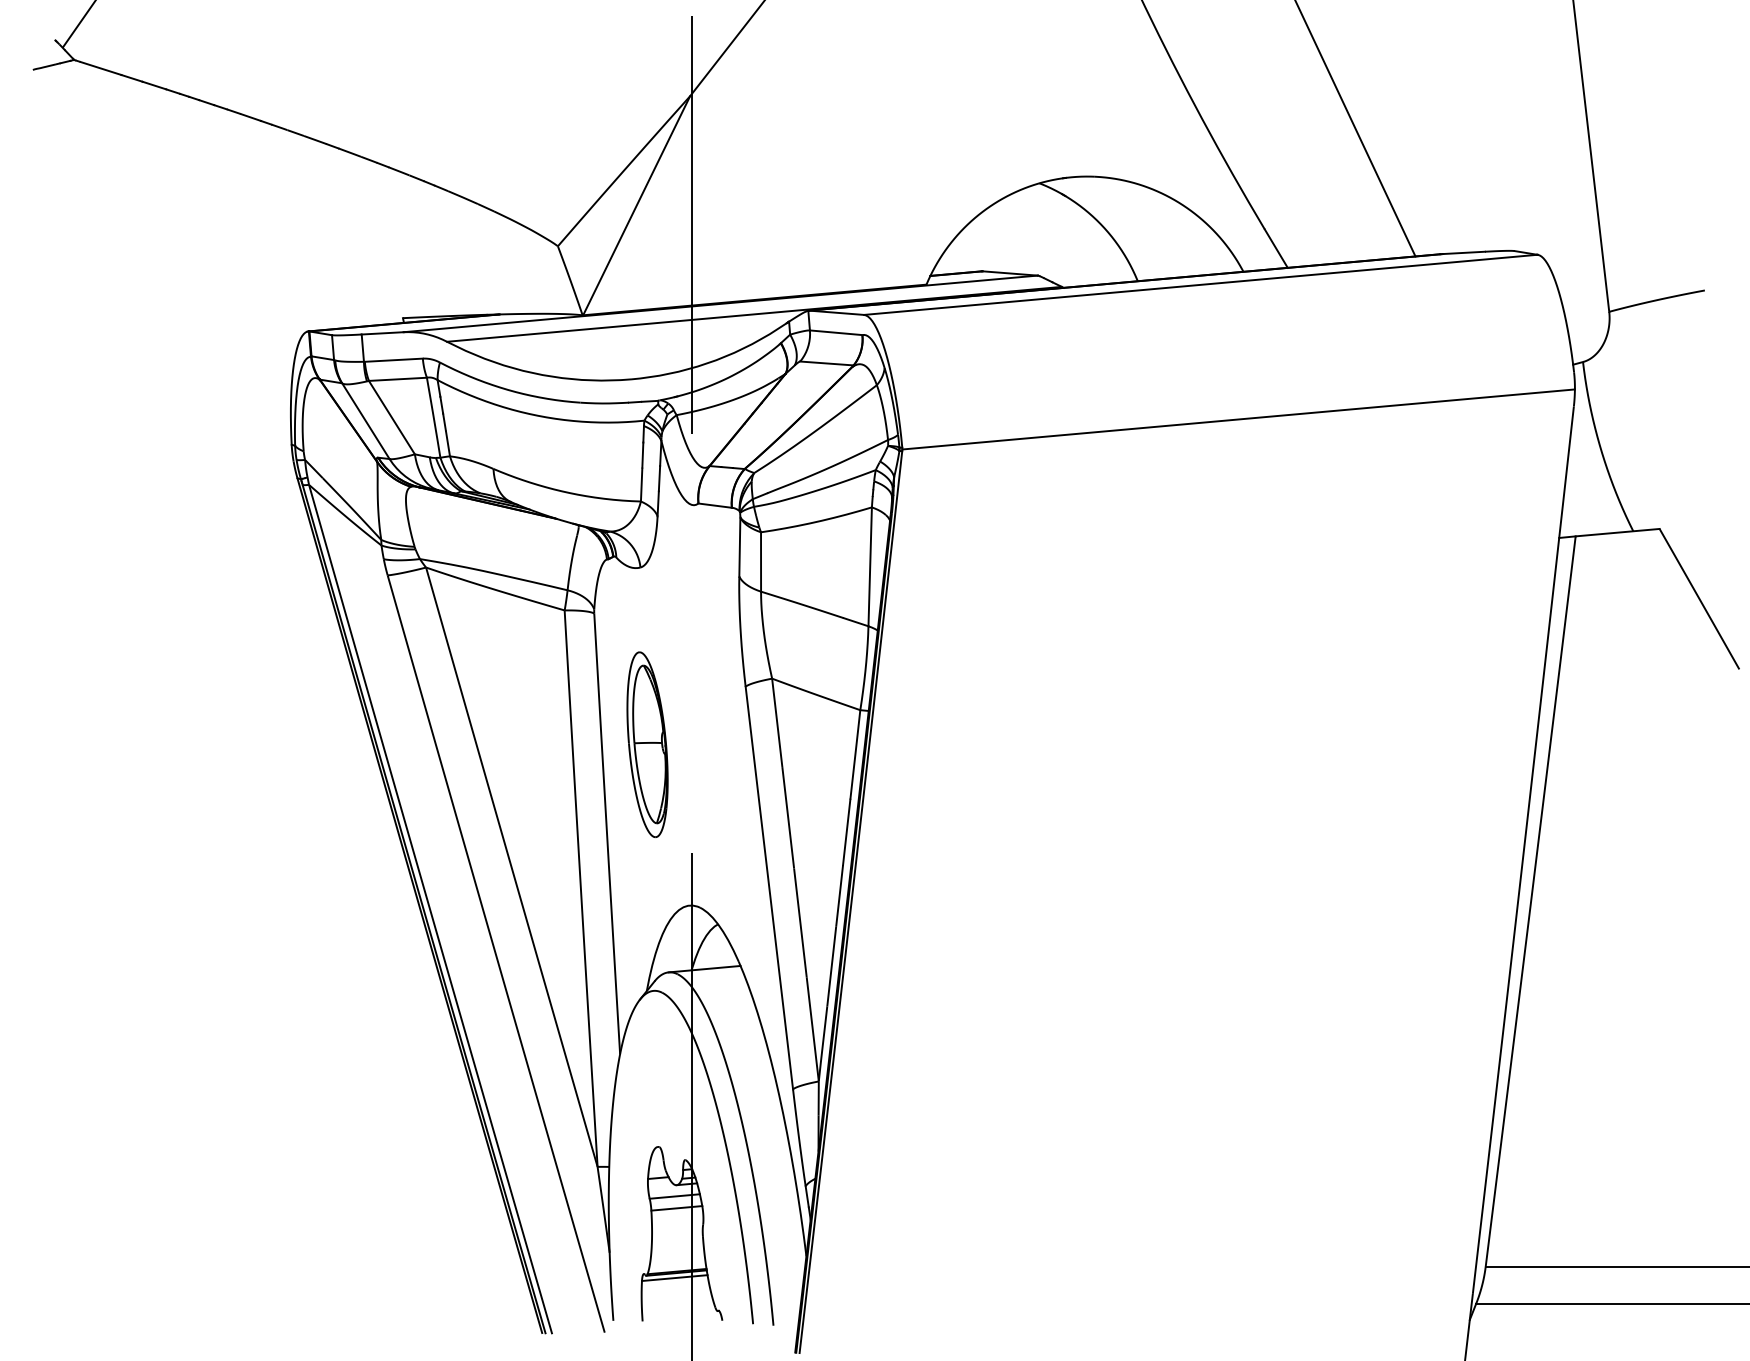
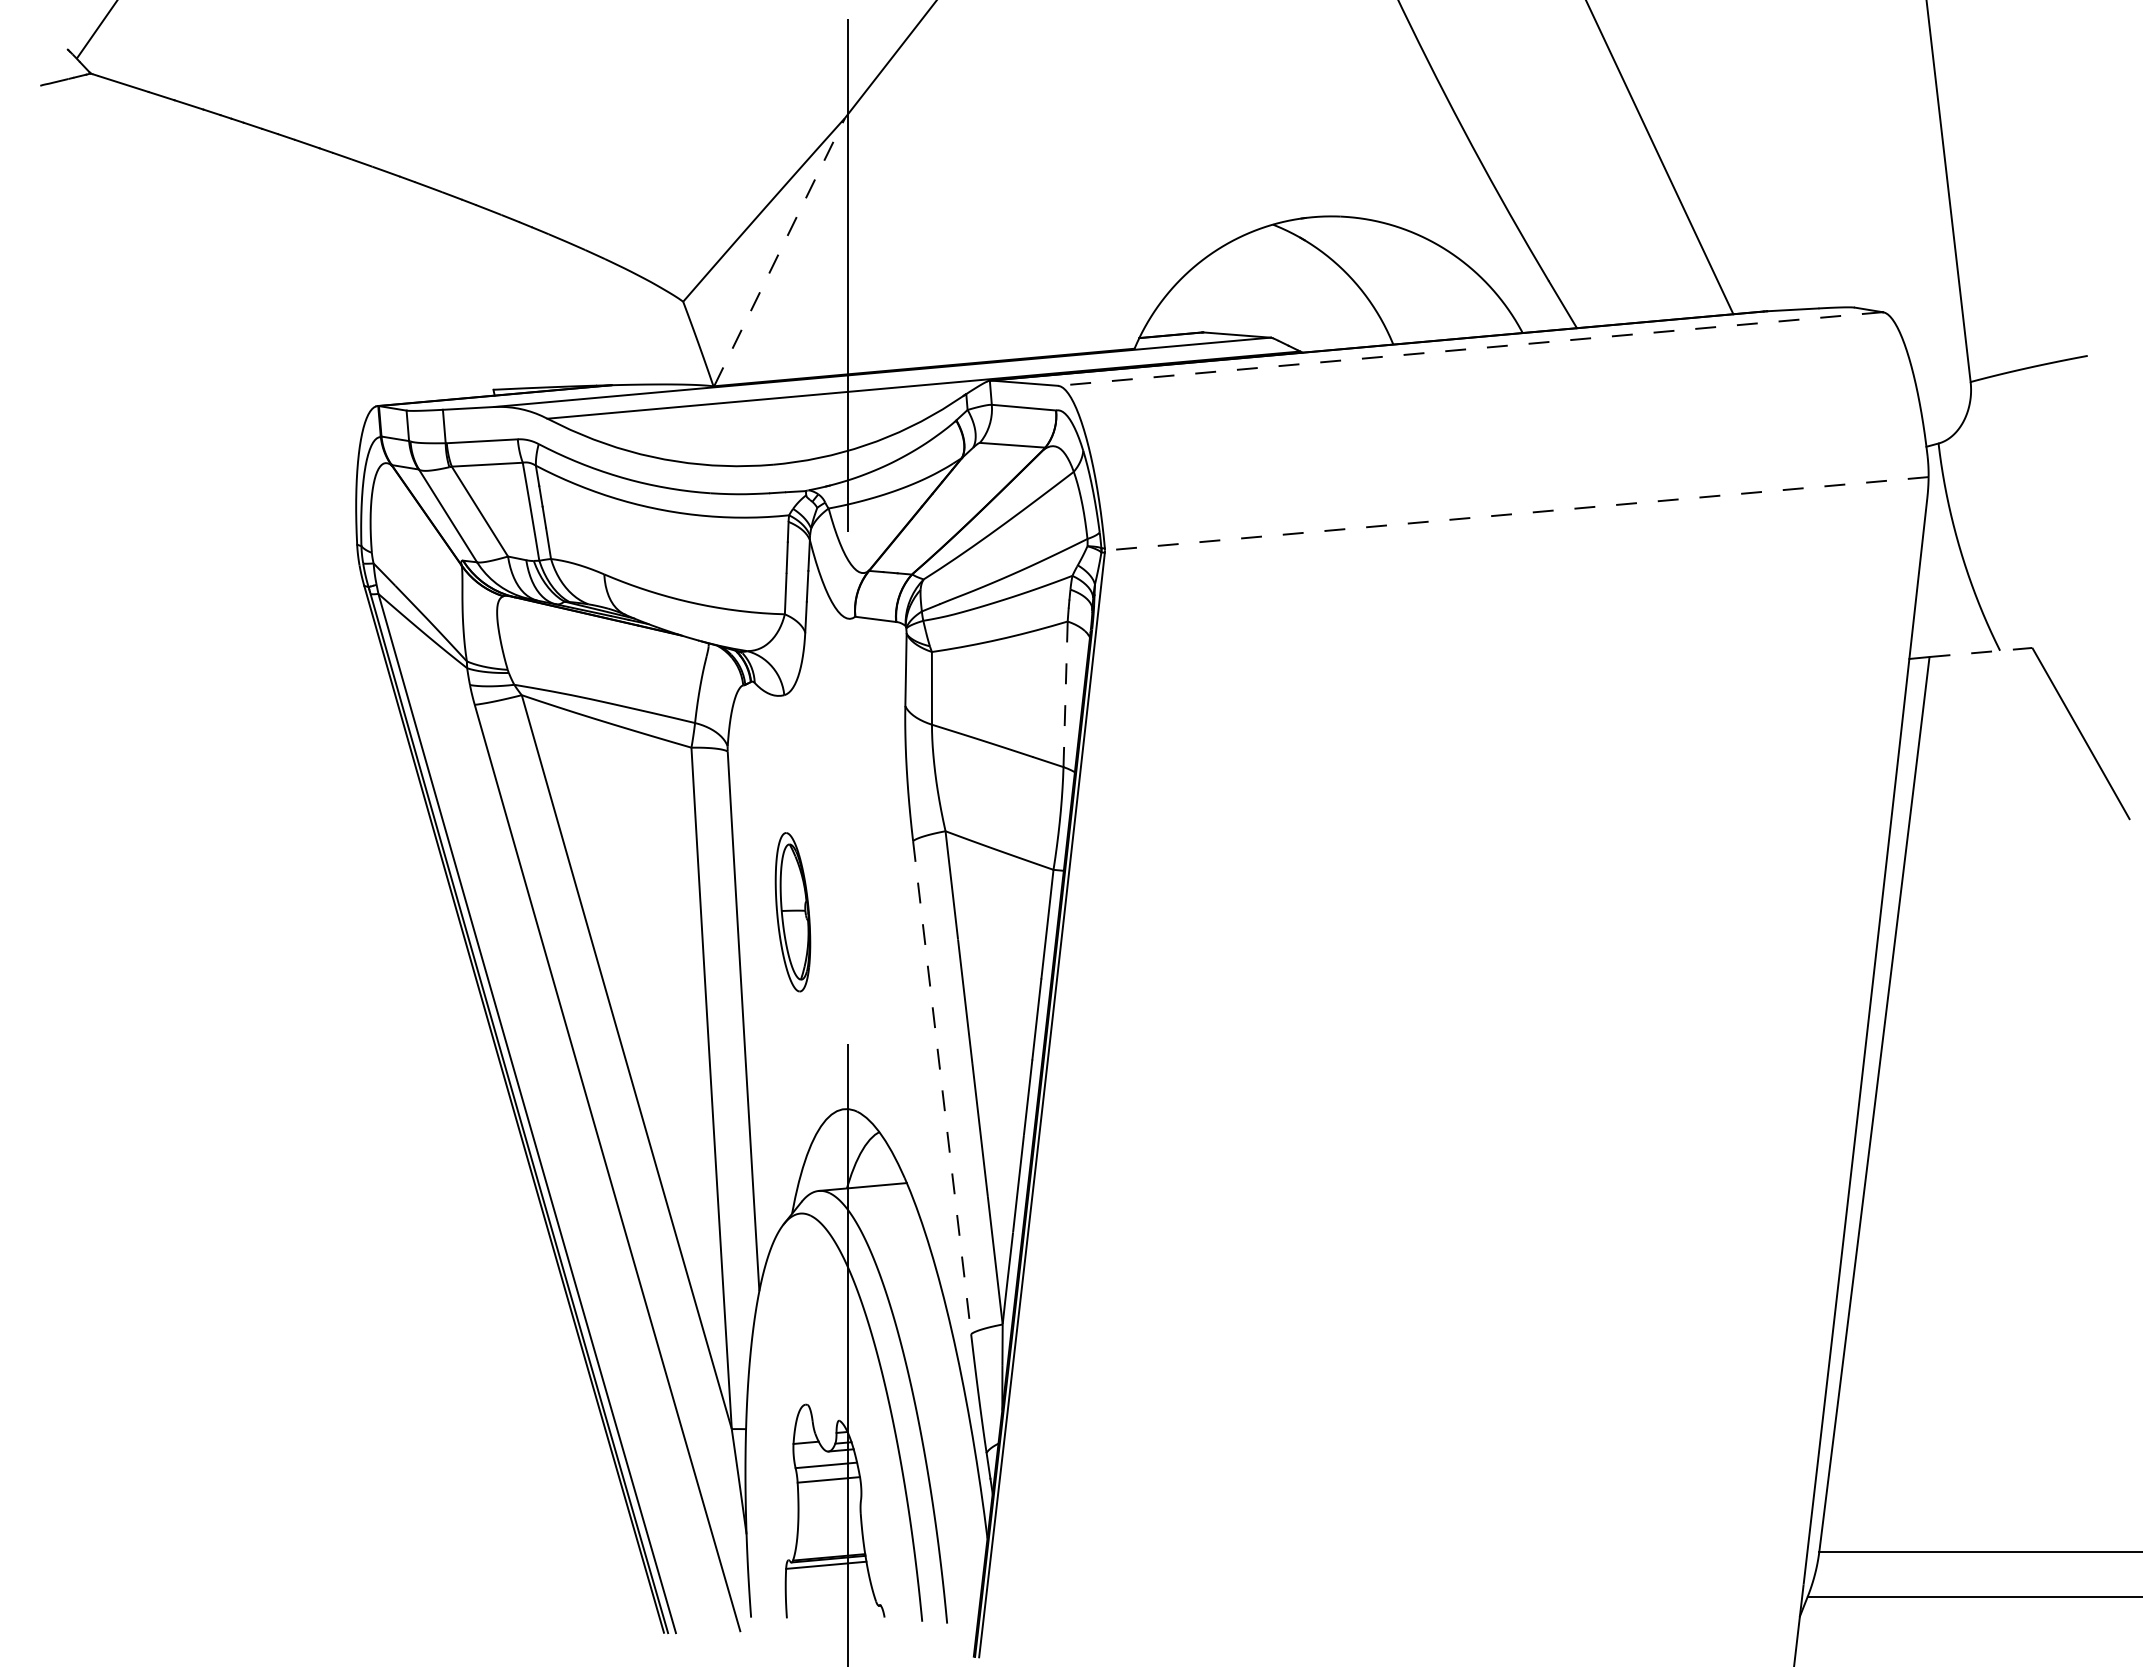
line: (636, 205) -> (779, 251), solid -> dashed
line: (1200, 285) -> (1470, 349), solid -> dashed
line: (1238, 419) -> (1516, 513), solid -> dashed
line: (1617, 532) -> (1980, 652), solid -> dashed
line: (870, 566) -> (1065, 694), solid -> dashed
part: (647, 745) -> (792, 912), size x0.7
line: (769, 888) -> (942, 1088), solid -> dashed

